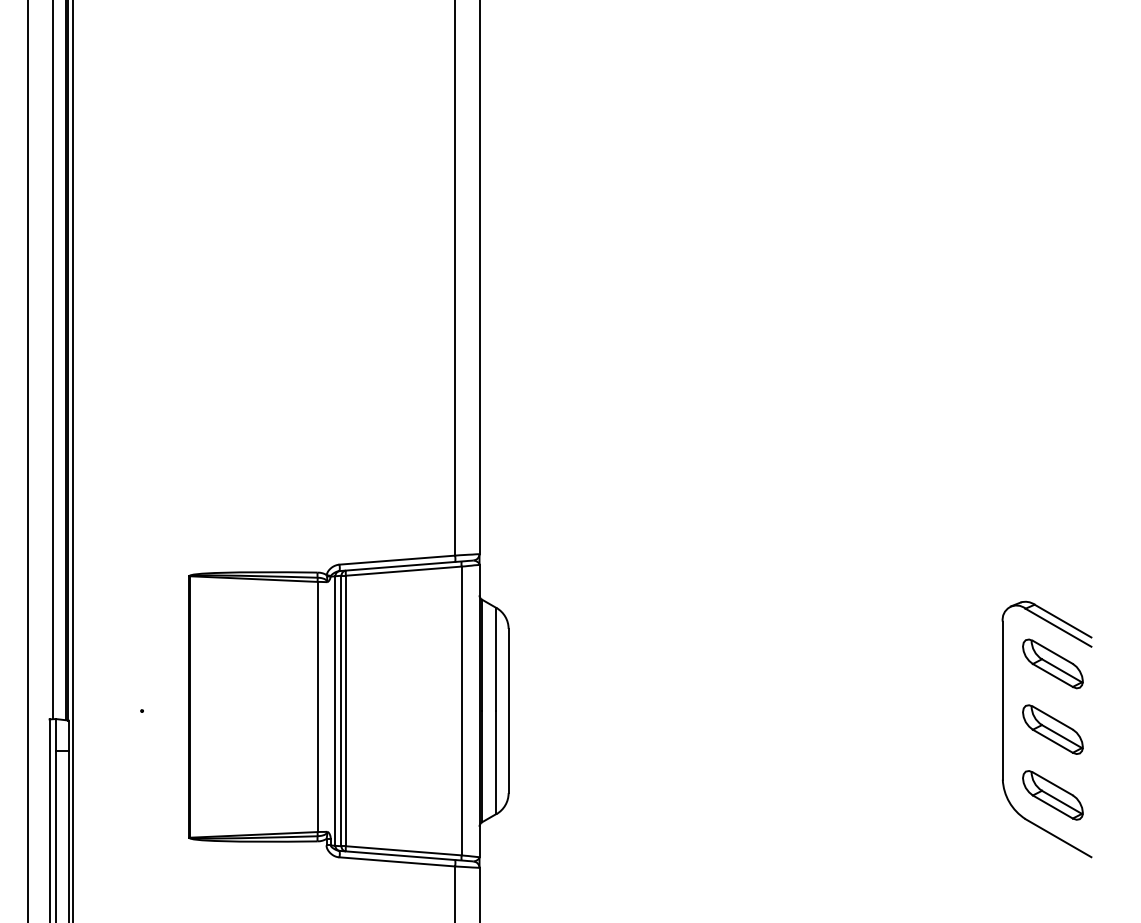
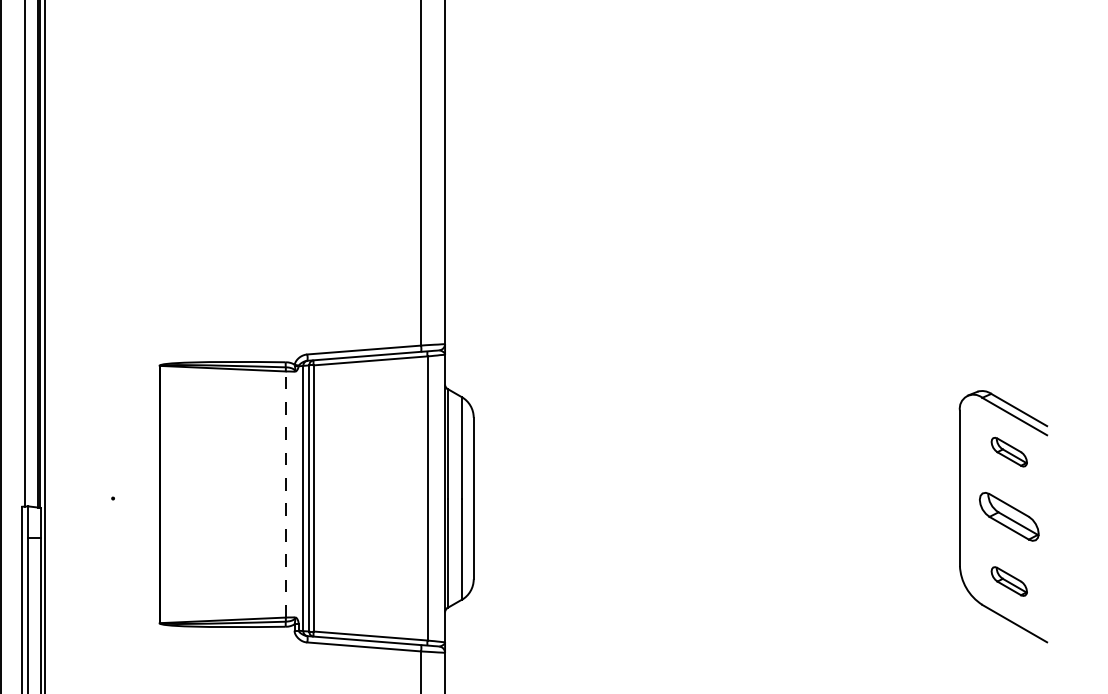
part: (1052, 663) -> (1008, 451), size x0.6
line: (317, 706) -> (285, 494), solid -> dashed
part: (1052, 795) -> (1008, 581), size x0.6

